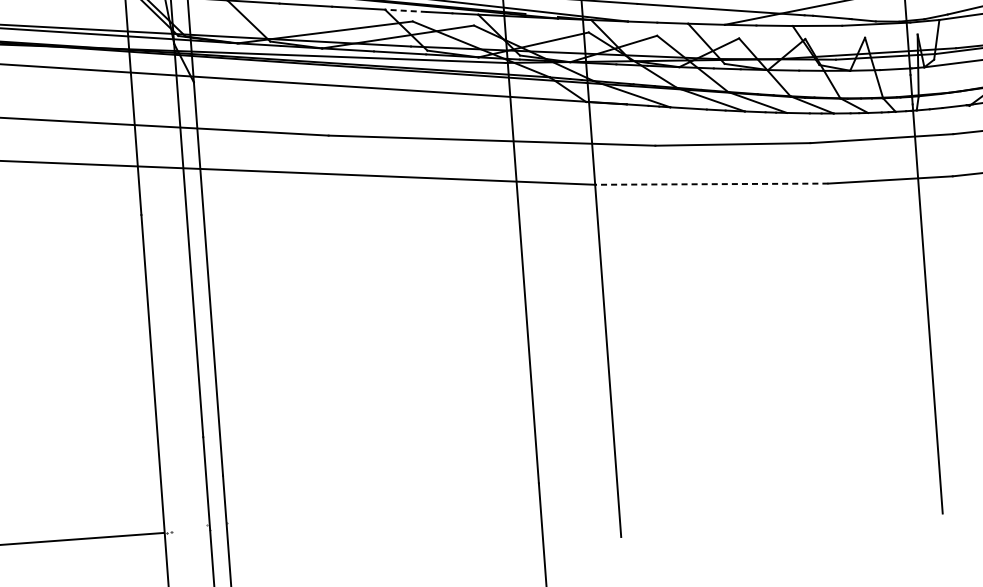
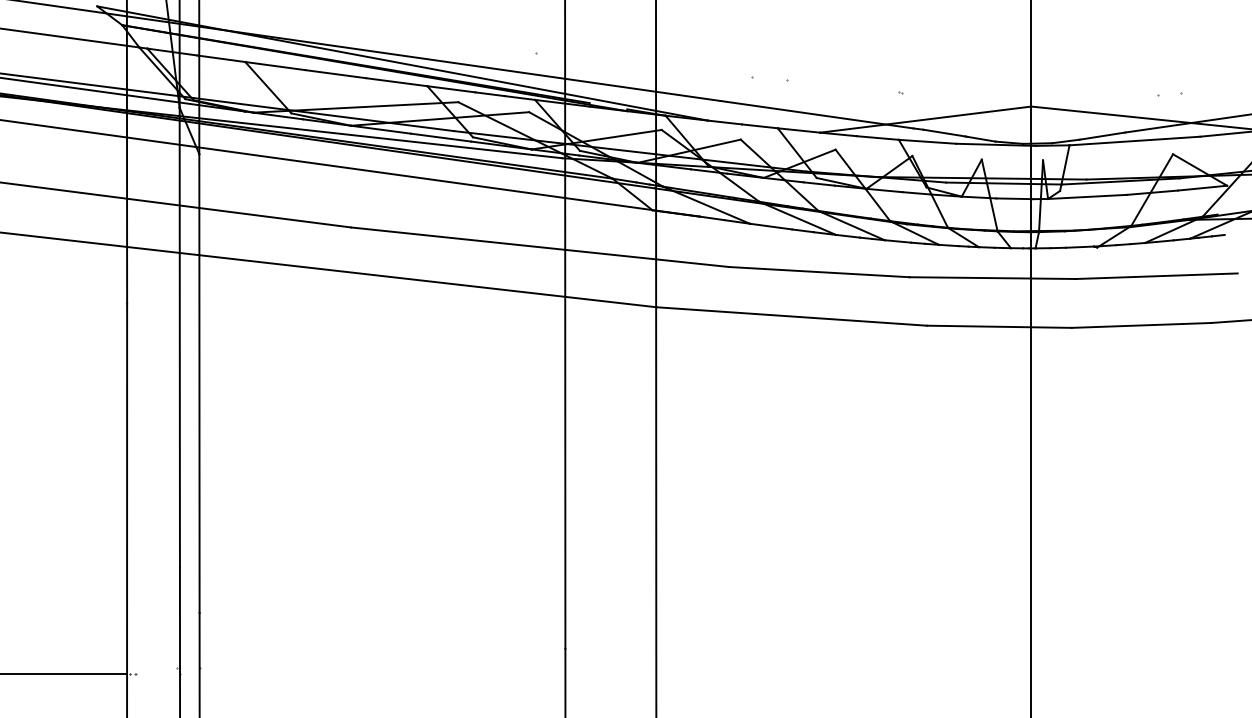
line: (405, 11) -> (450, 89), dashed -> solid
line: (711, 184) -> (791, 316), dashed -> solid

